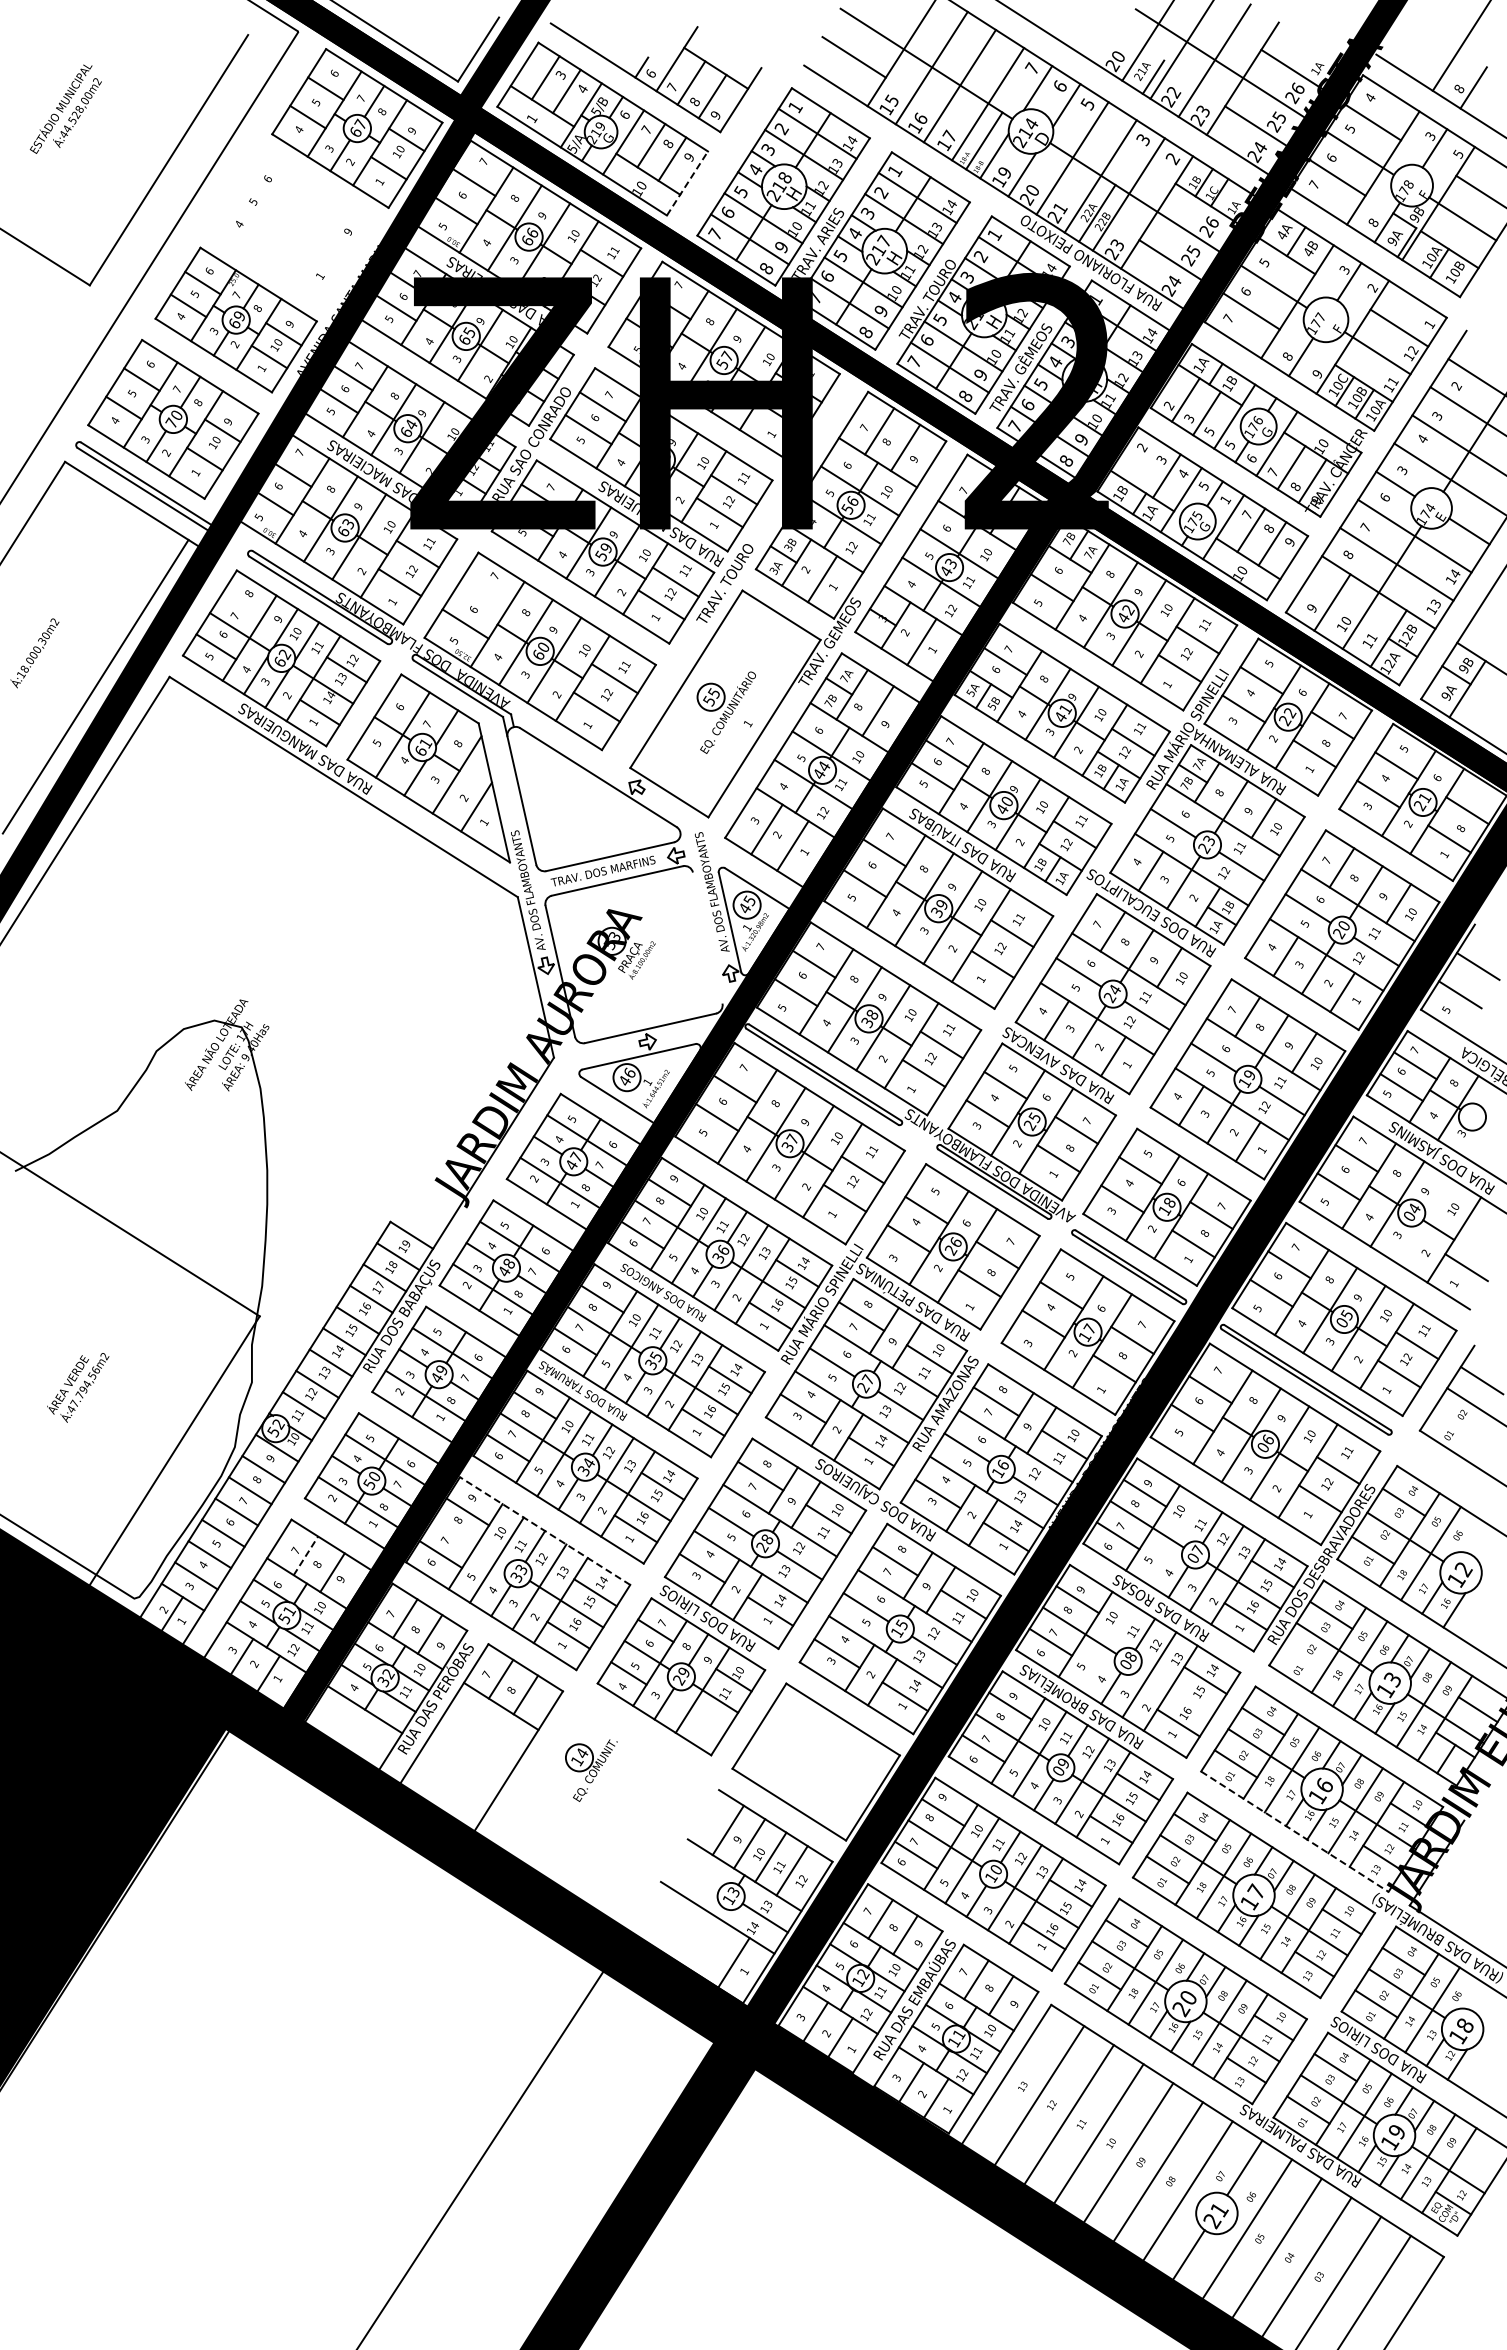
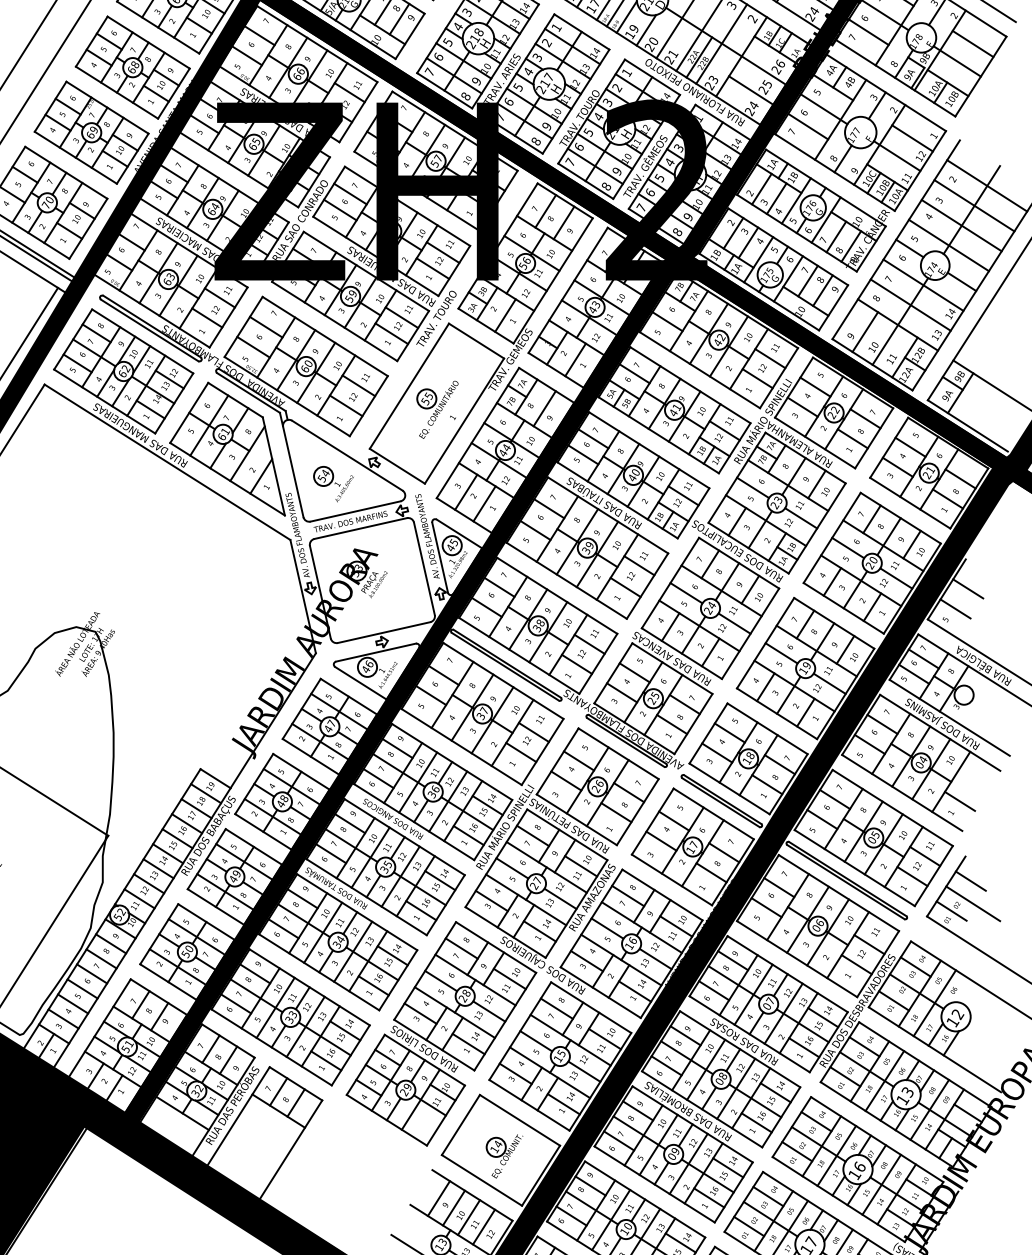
text: (1458, 153) -> (954, 15), 5 -> 2
line: (687, 183) -> (410, 36), dashed -> solid
part: (294, 227) -> (132, 67), added
text: (1209, 431) -> (778, 211), 5 -> 4
line: (1145, 462) -> (733, 233), added
text: (1402, 469) -> (914, 238), 3 -> 5
text: (1225, 499) -> (789, 259), 1 -> 6
line: (483, 595) -> (266, 327), added
line: (243, 603) -> (96, 332), added
part: (578, 817) -> (333, 483), added
line: (707, 937) -> (424, 568), added
line: (1425, 1221) -> (930, 768), added
line: (1454, 1422) -> (951, 910), added
line: (545, 1531) -> (309, 987), dashed -> solid
line: (1174, 1541) -> (753, 994), added
line: (469, 1542) -> (256, 995), added
line: (305, 1555) -> (140, 1004), dashed -> solid
line: (1106, 1647) -> (705, 1069), added
line: (1303, 1657) -> (844, 1076), added
line: (1176, 1691) -> (755, 1100), added
part: (591, 1770) -> (504, 1156), moved
line: (1295, 1831) -> (839, 1199), dashed -> solid

